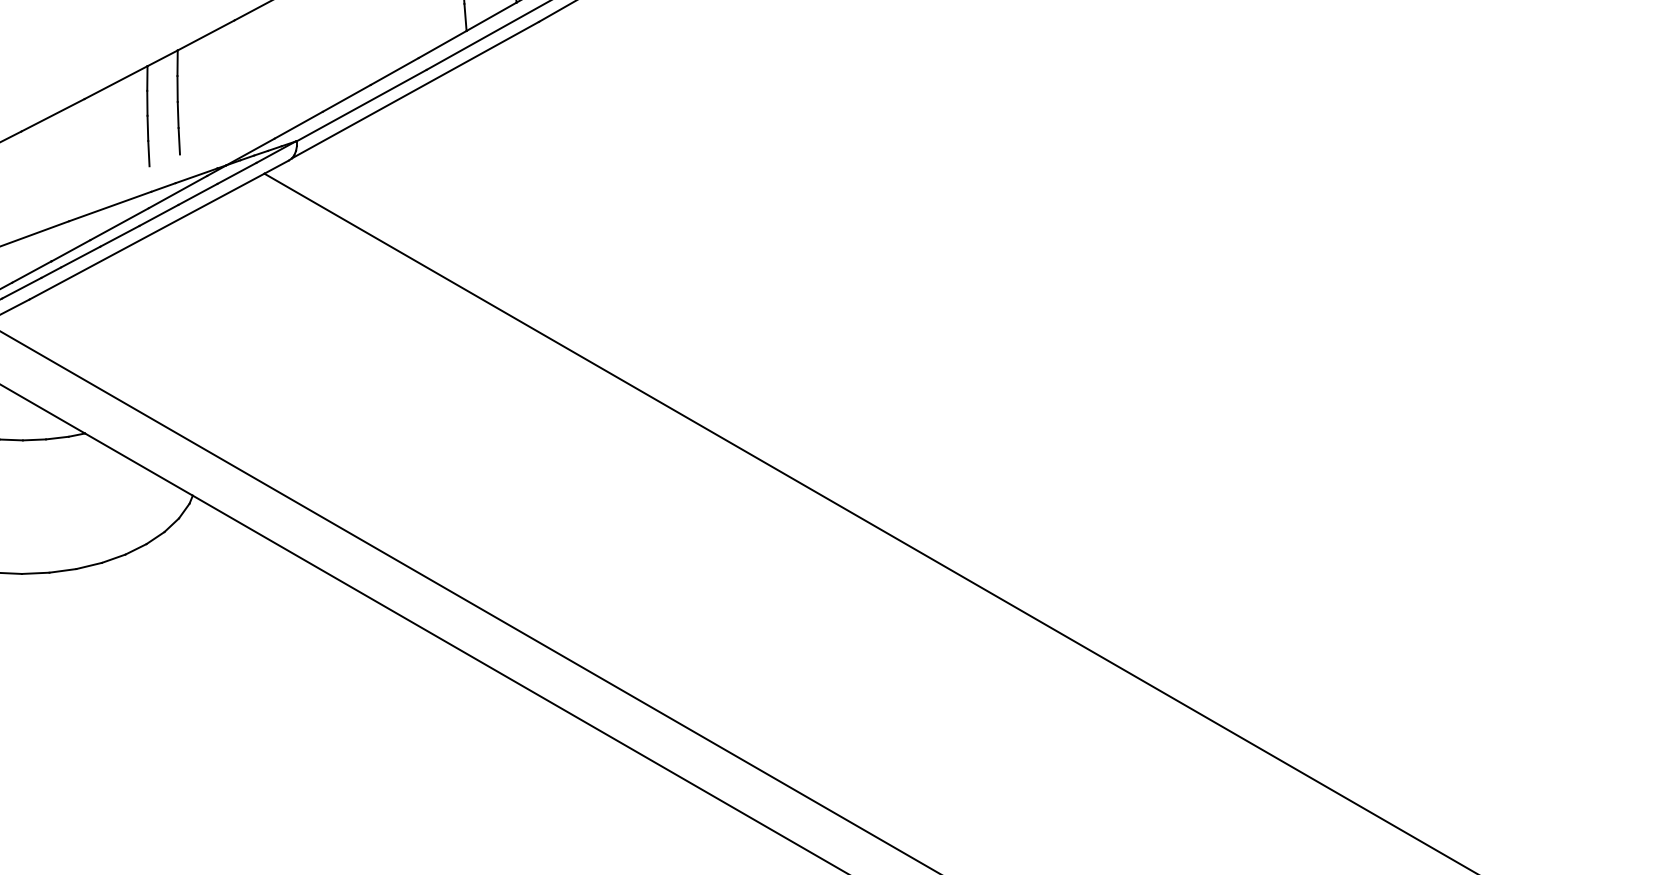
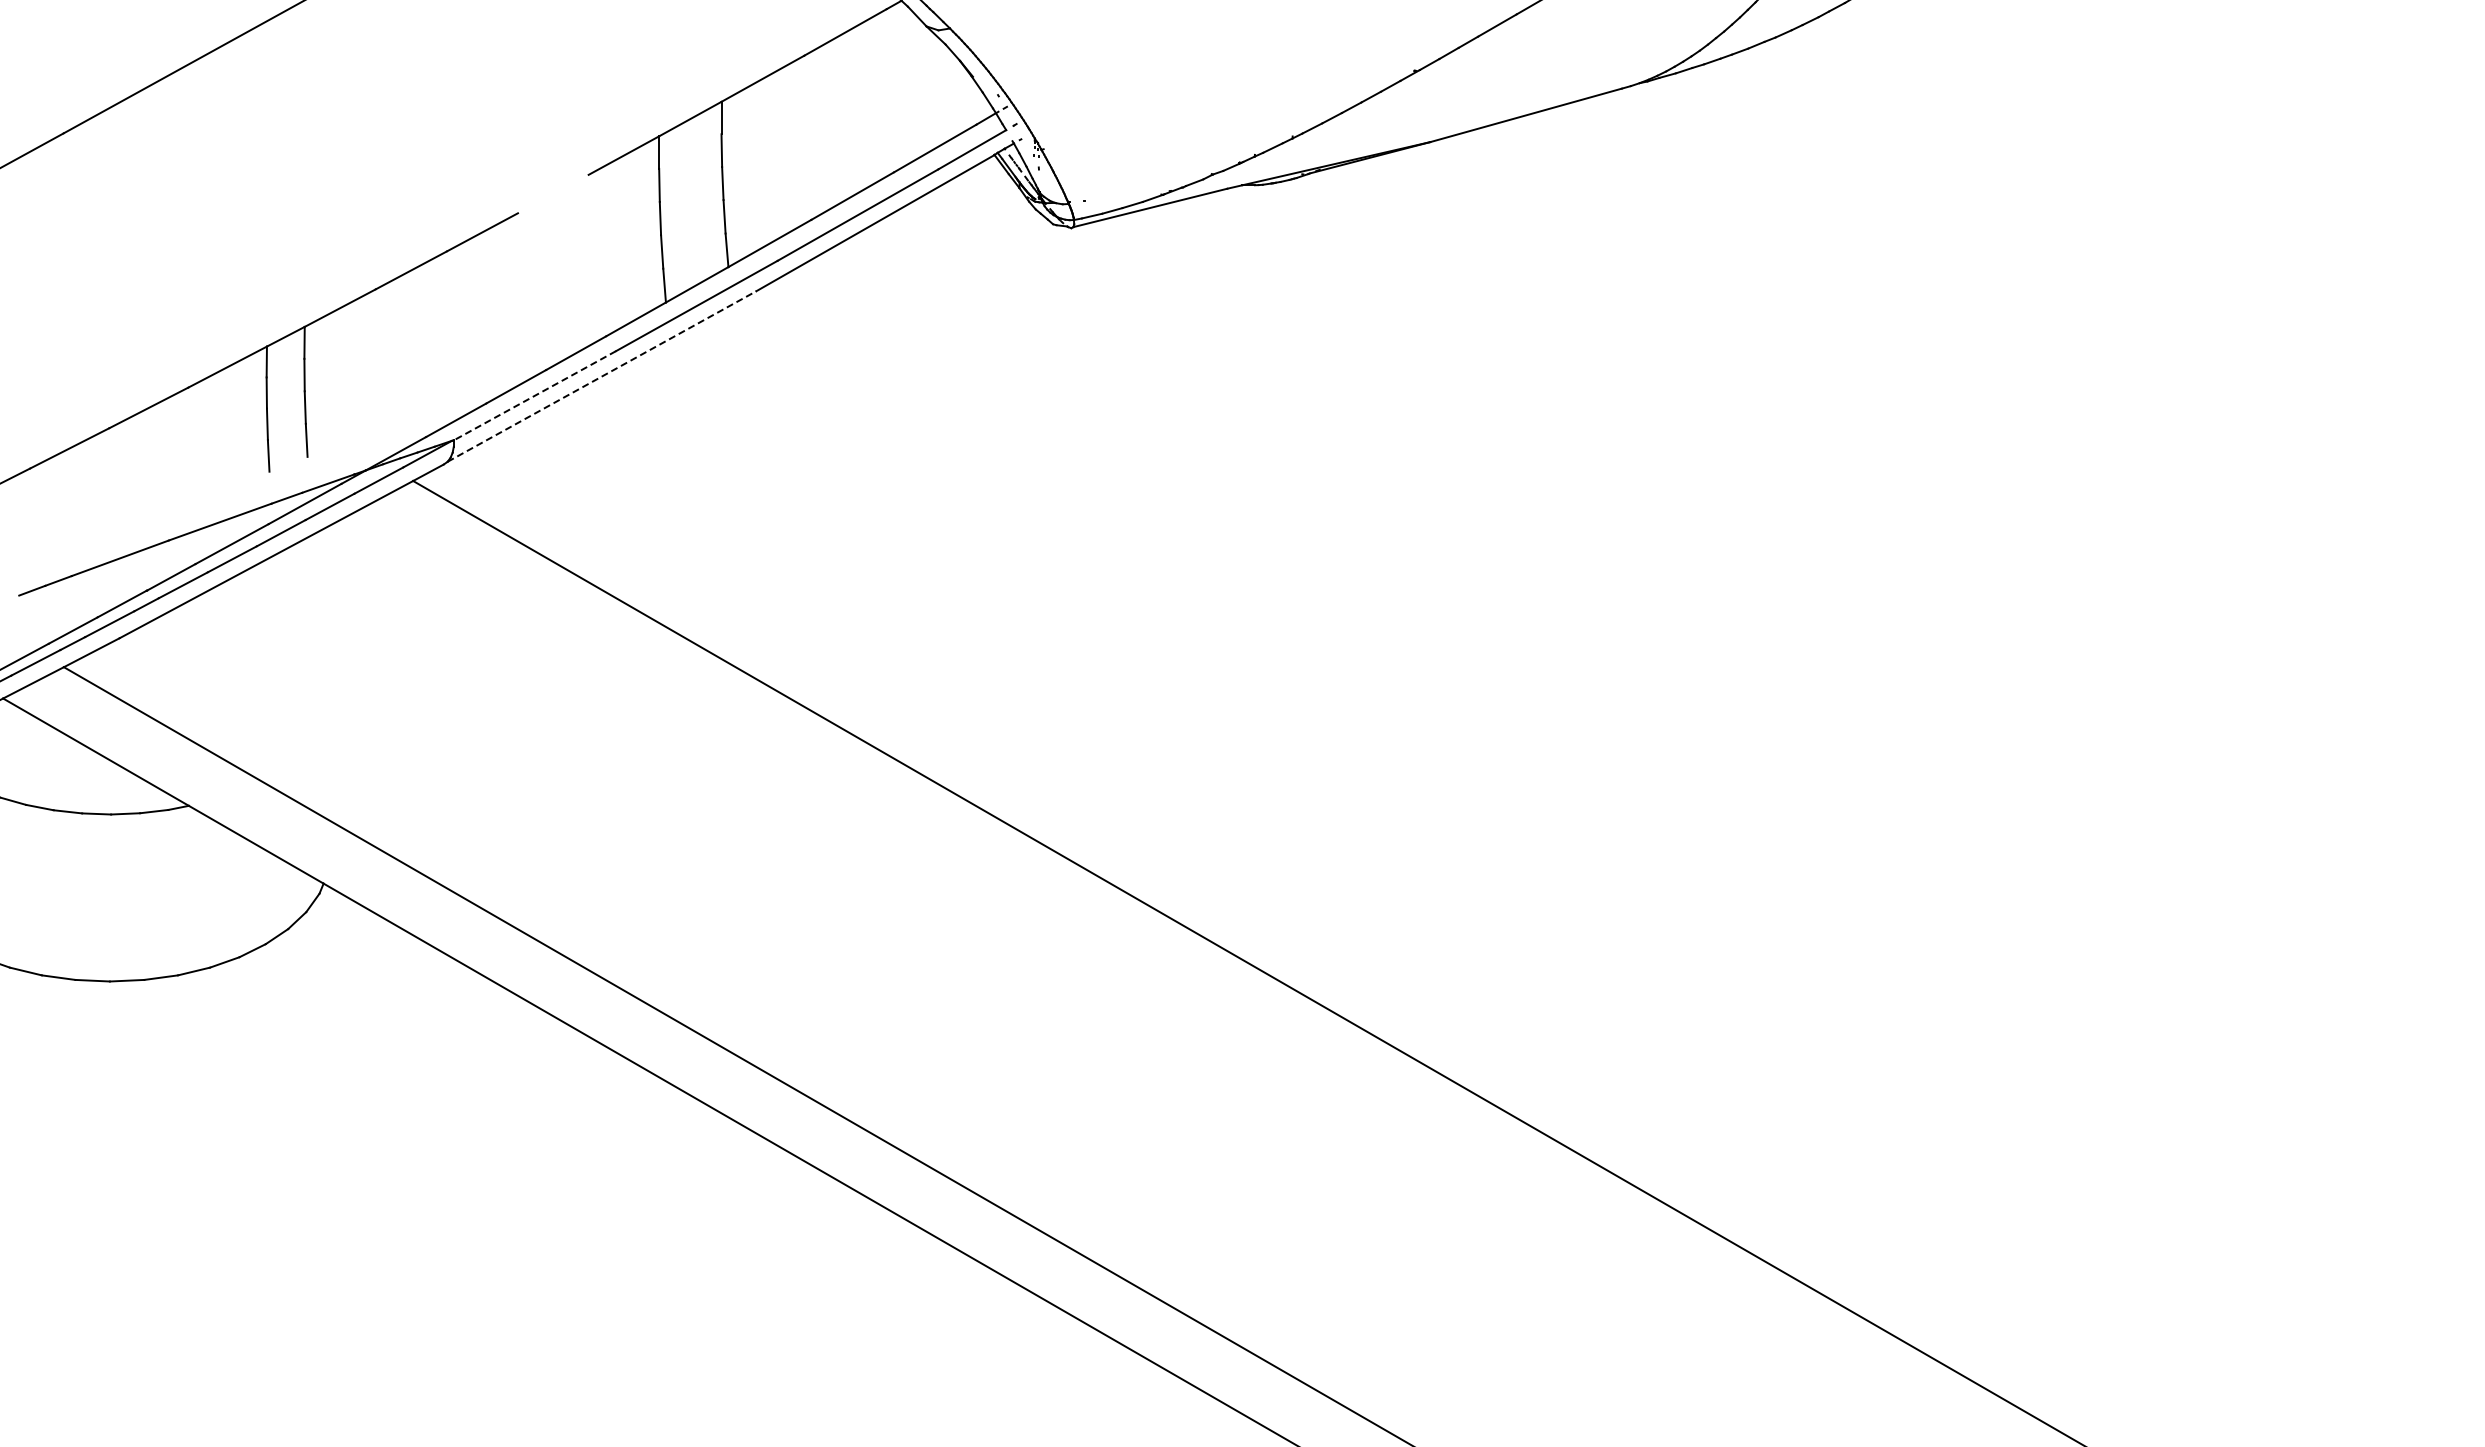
line: (415, 90) -> (602, 376), solid -> dashed
line: (361, 105) -> (534, 395), solid -> dashed

